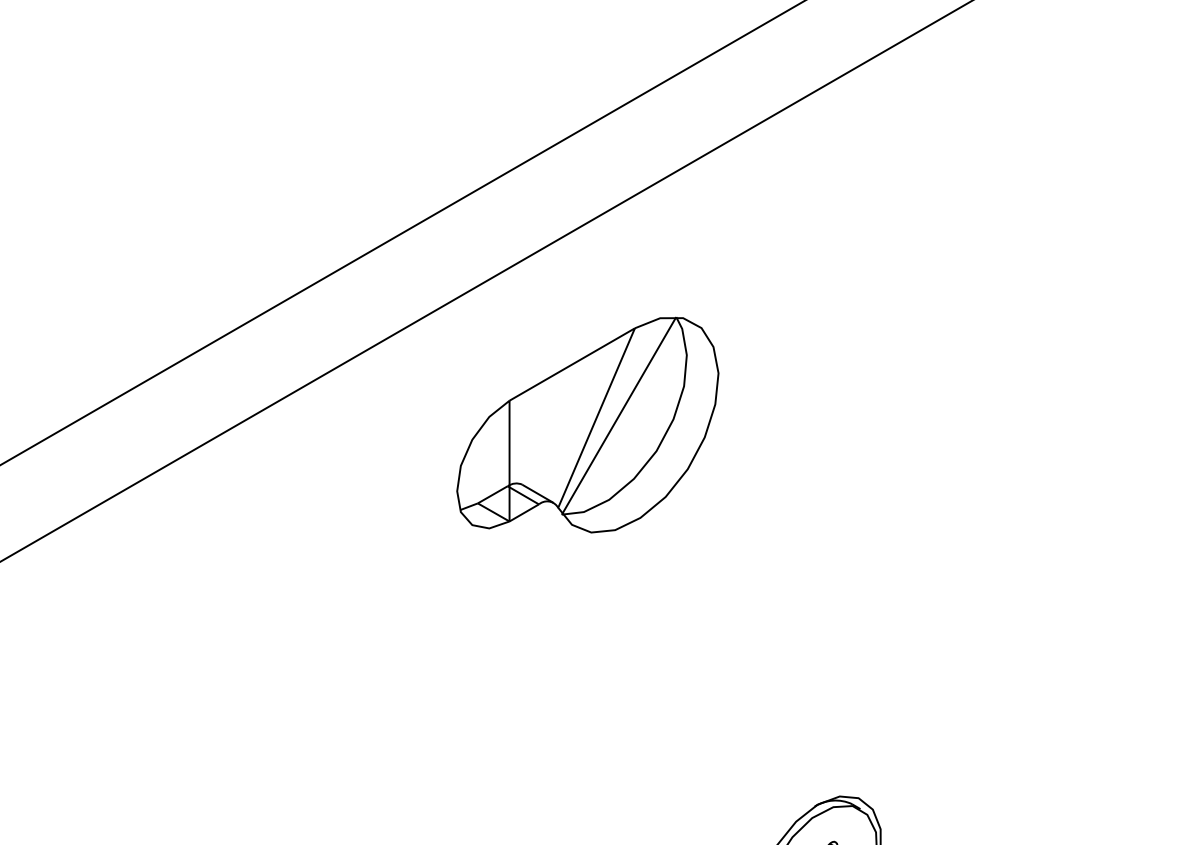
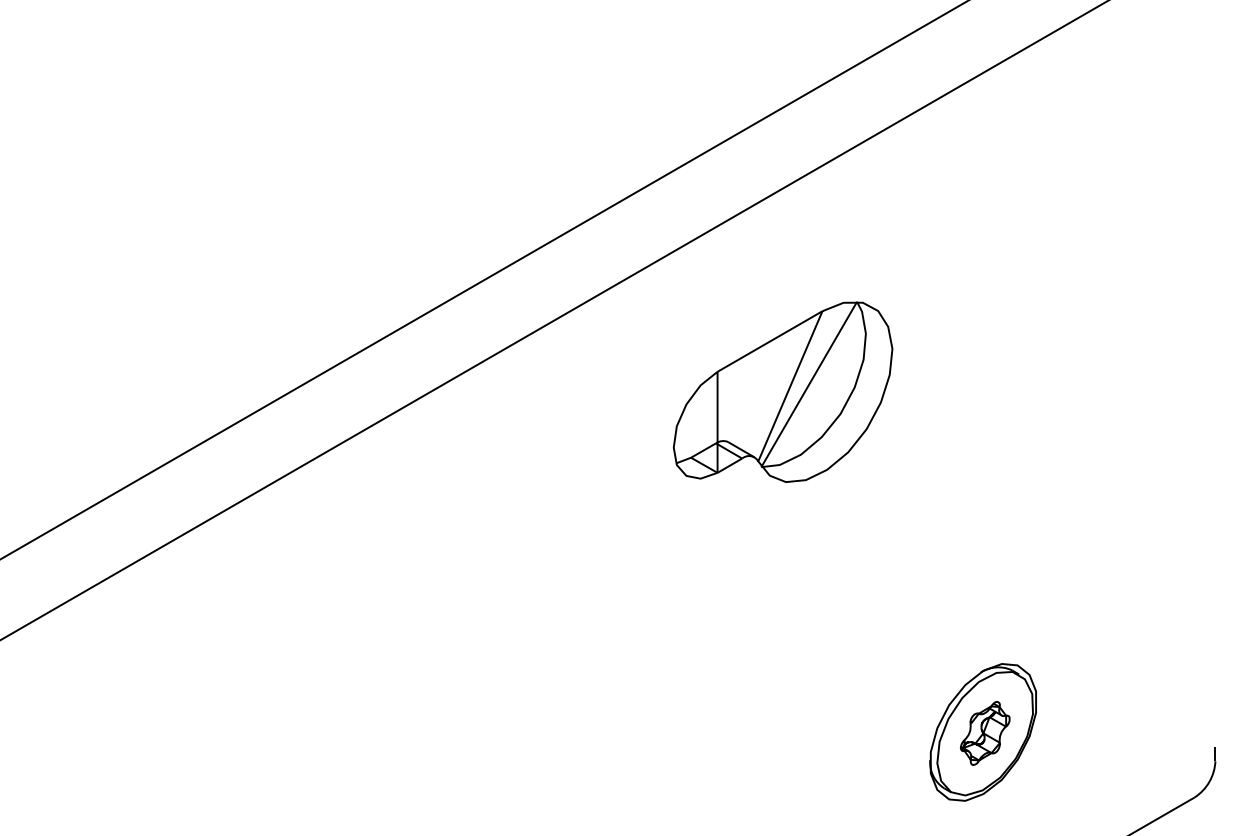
part: (587, 424) -> (782, 391), moved

